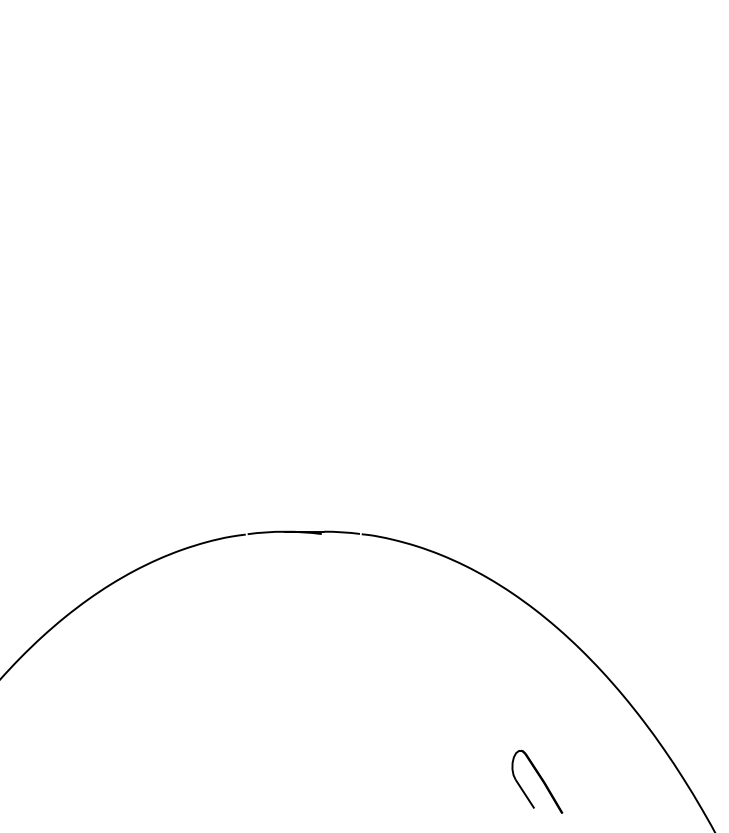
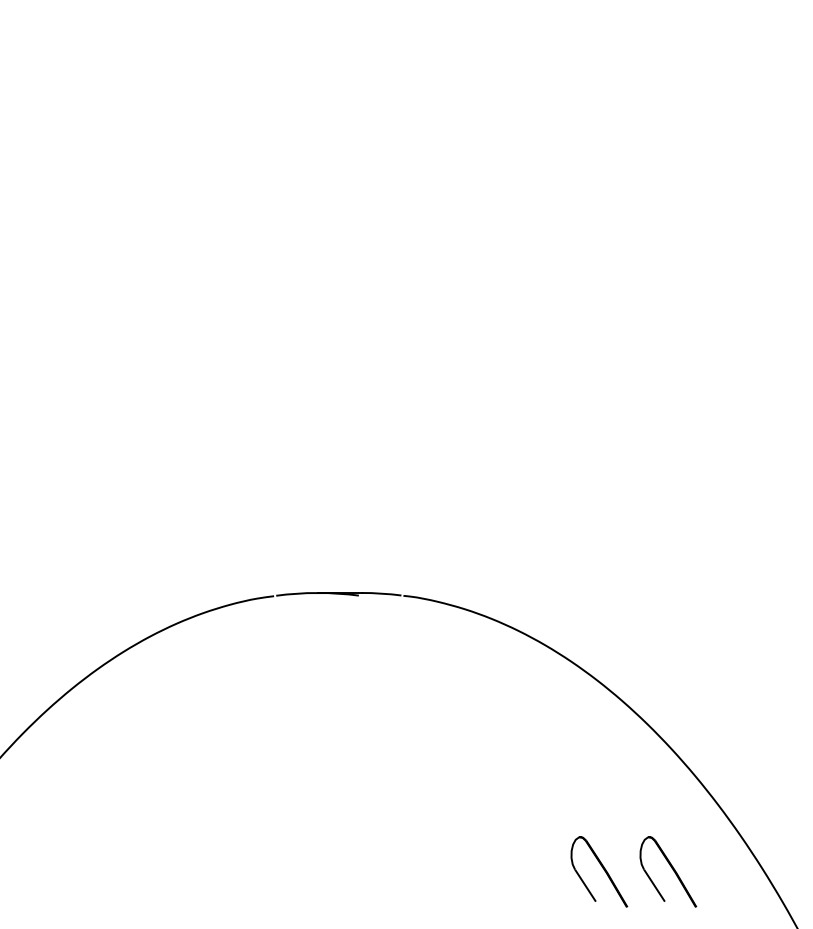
part: (599, 781) -> (668, 871), added

